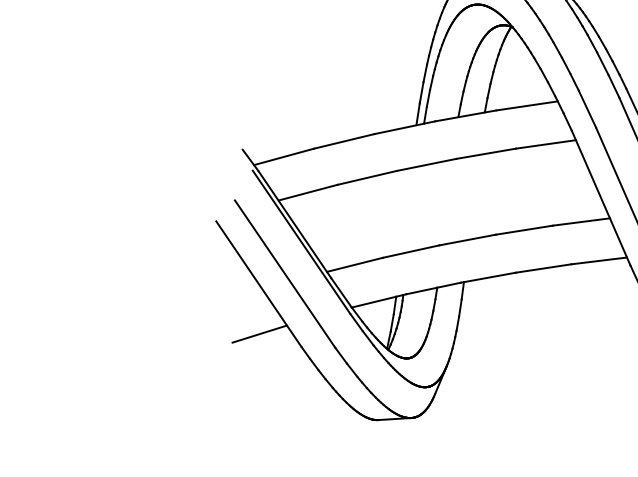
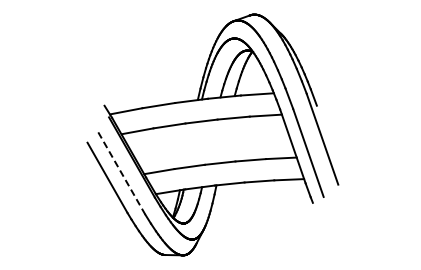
line: (284, 273) -> (121, 173), solid -> dashed
line: (258, 334) -> (105, 204), removed

